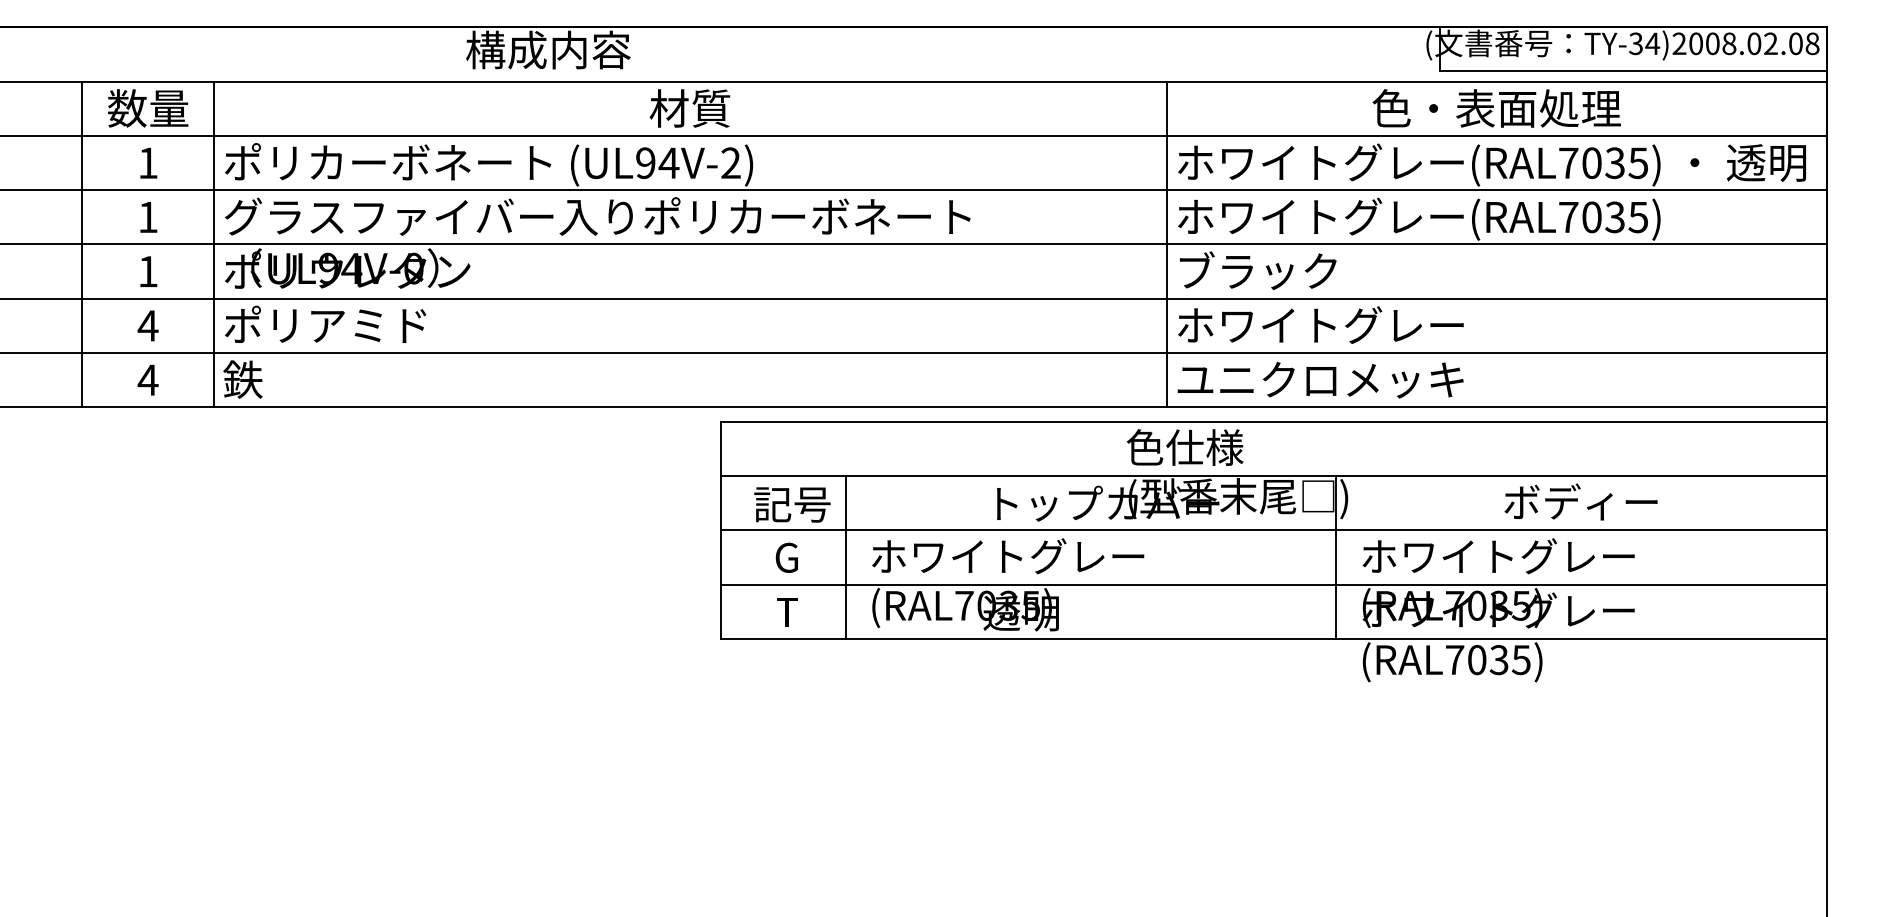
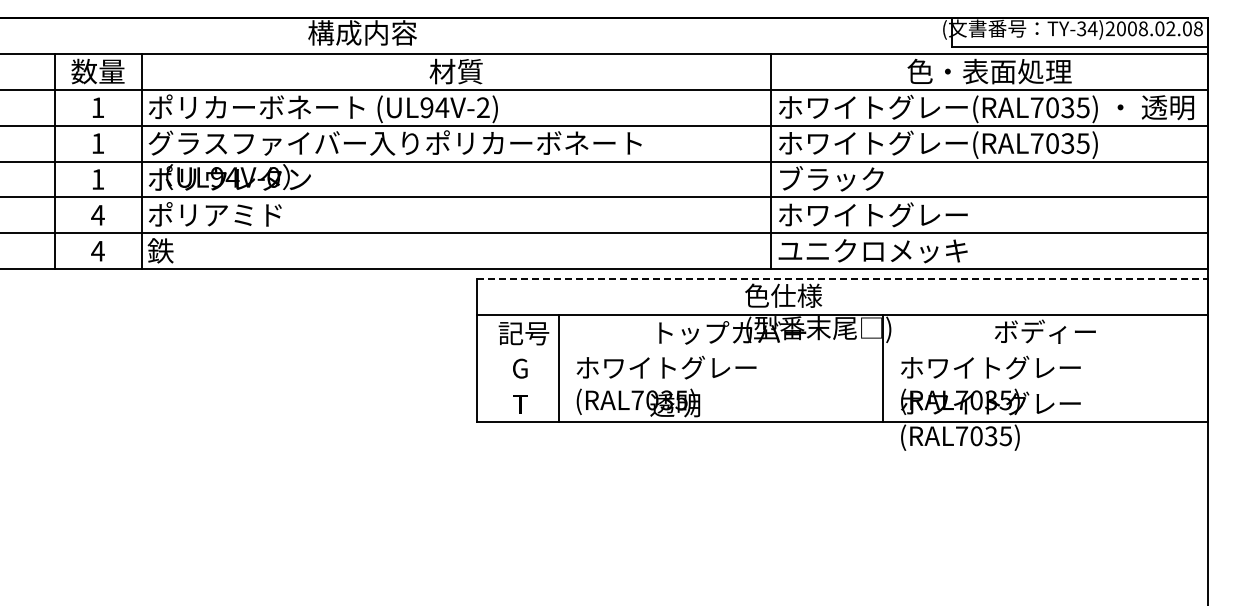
line: (1274, 421) -> (842, 278), solid -> dashed
line: (1272, 530) -> (841, 350), removed
line: (1272, 584) -> (841, 386), removed

